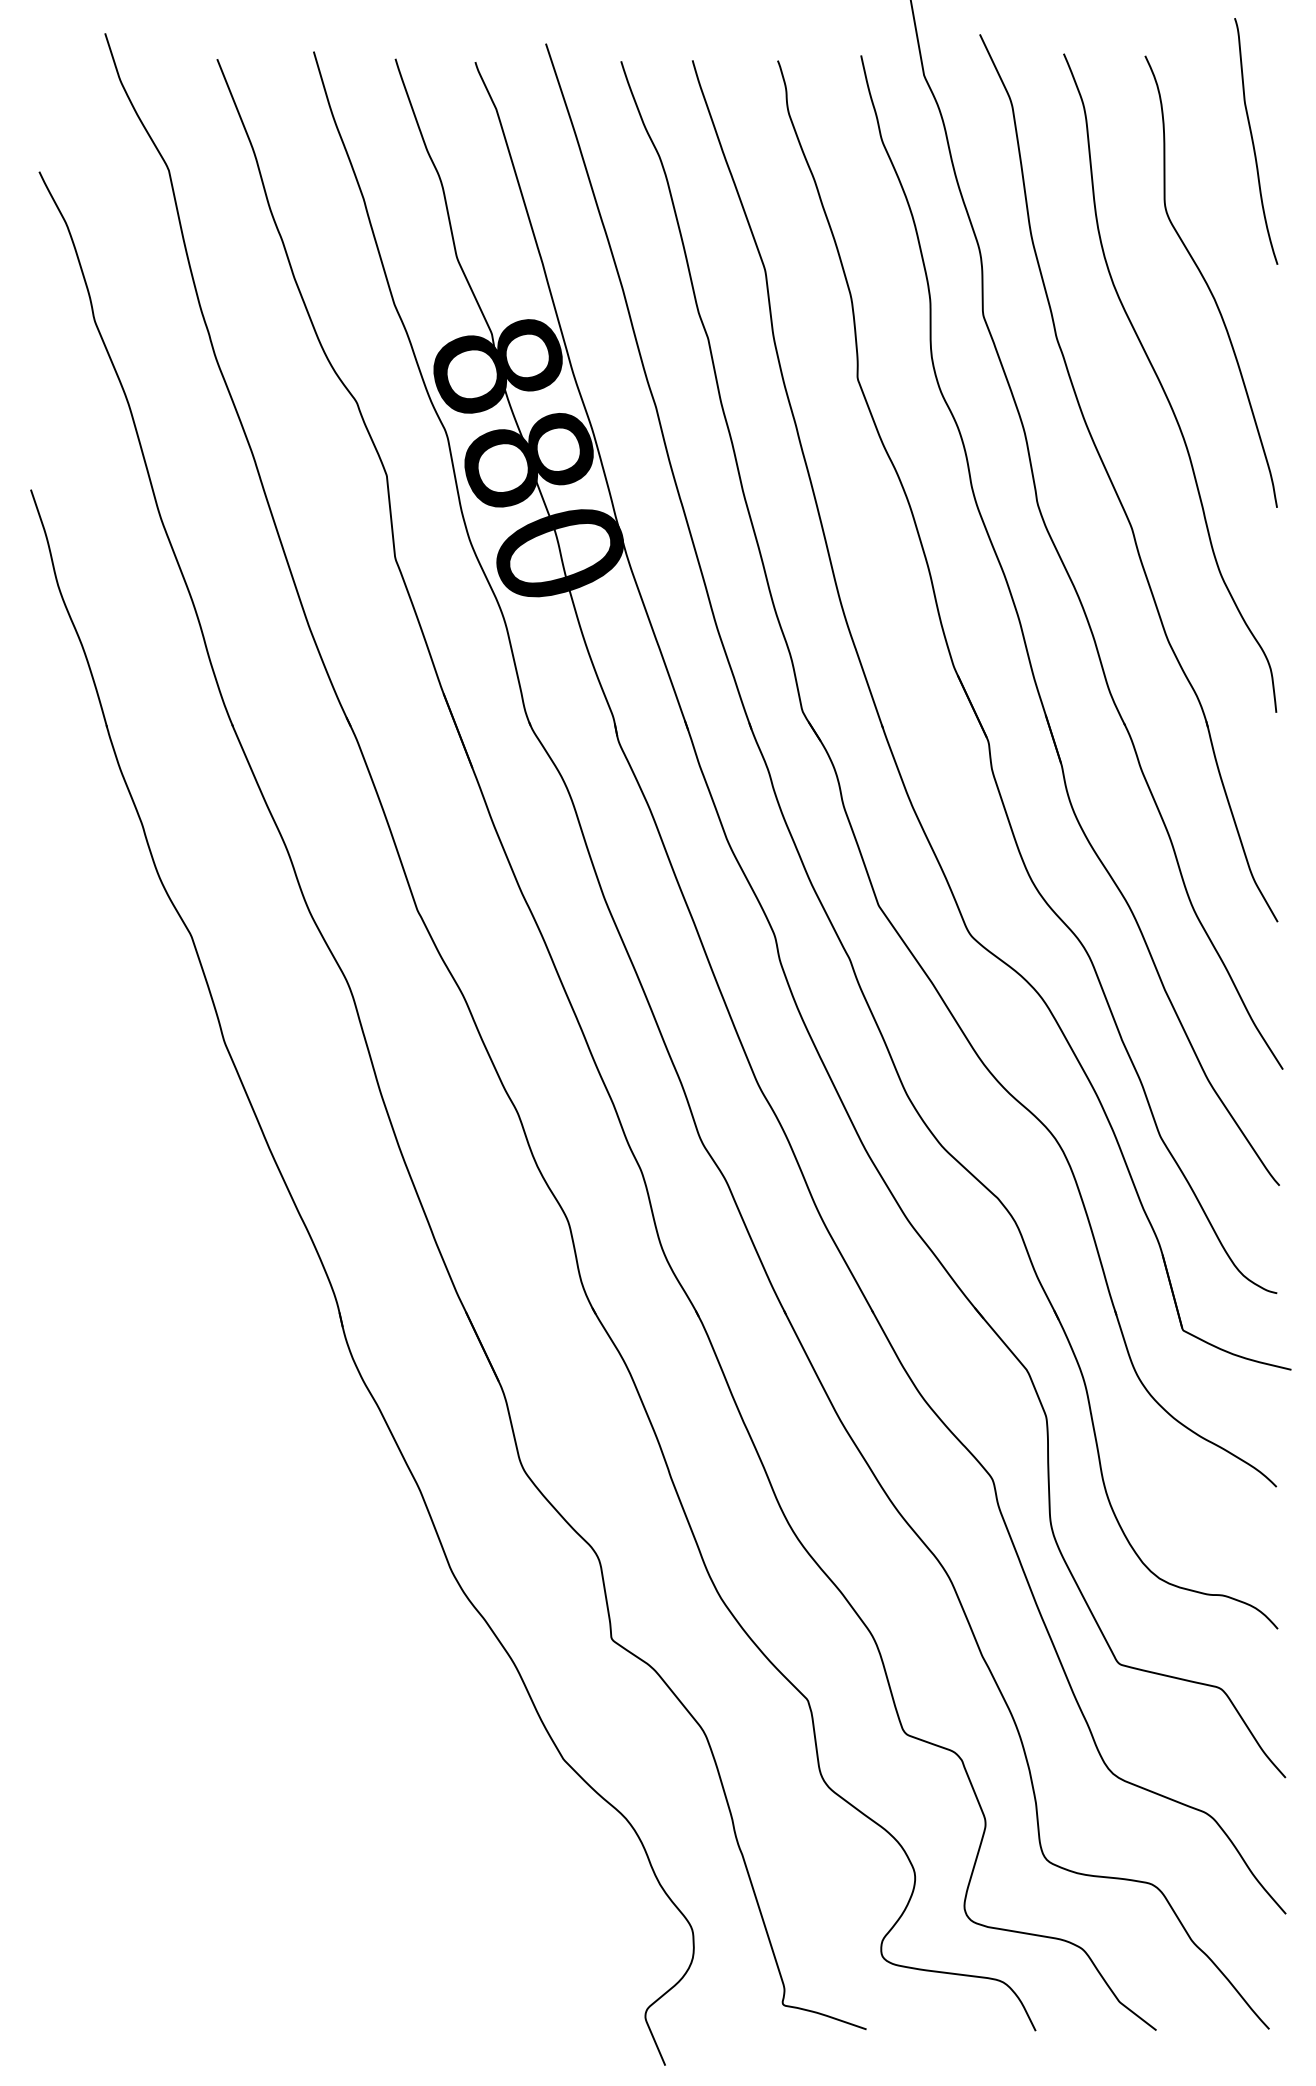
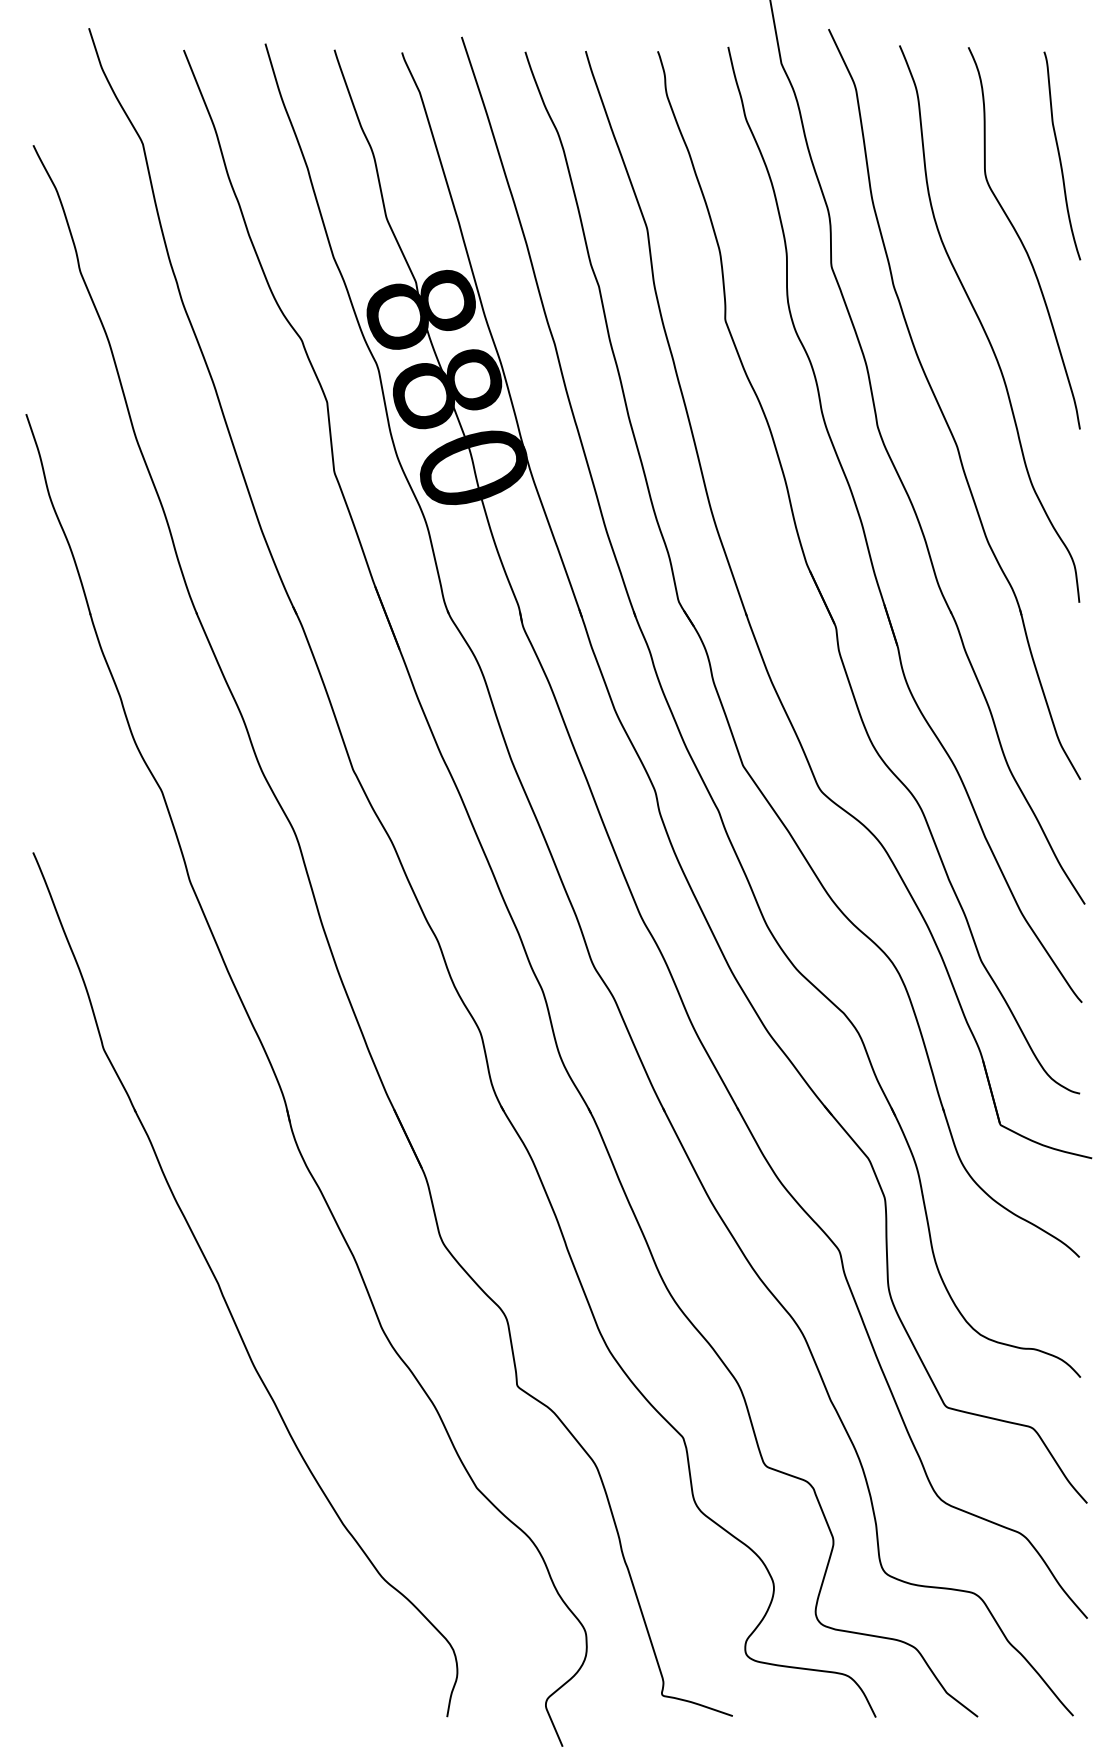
curve: (1253, 141) -> (1060, 156), moved
part: (262, 1526) -> (222, 1290), added

